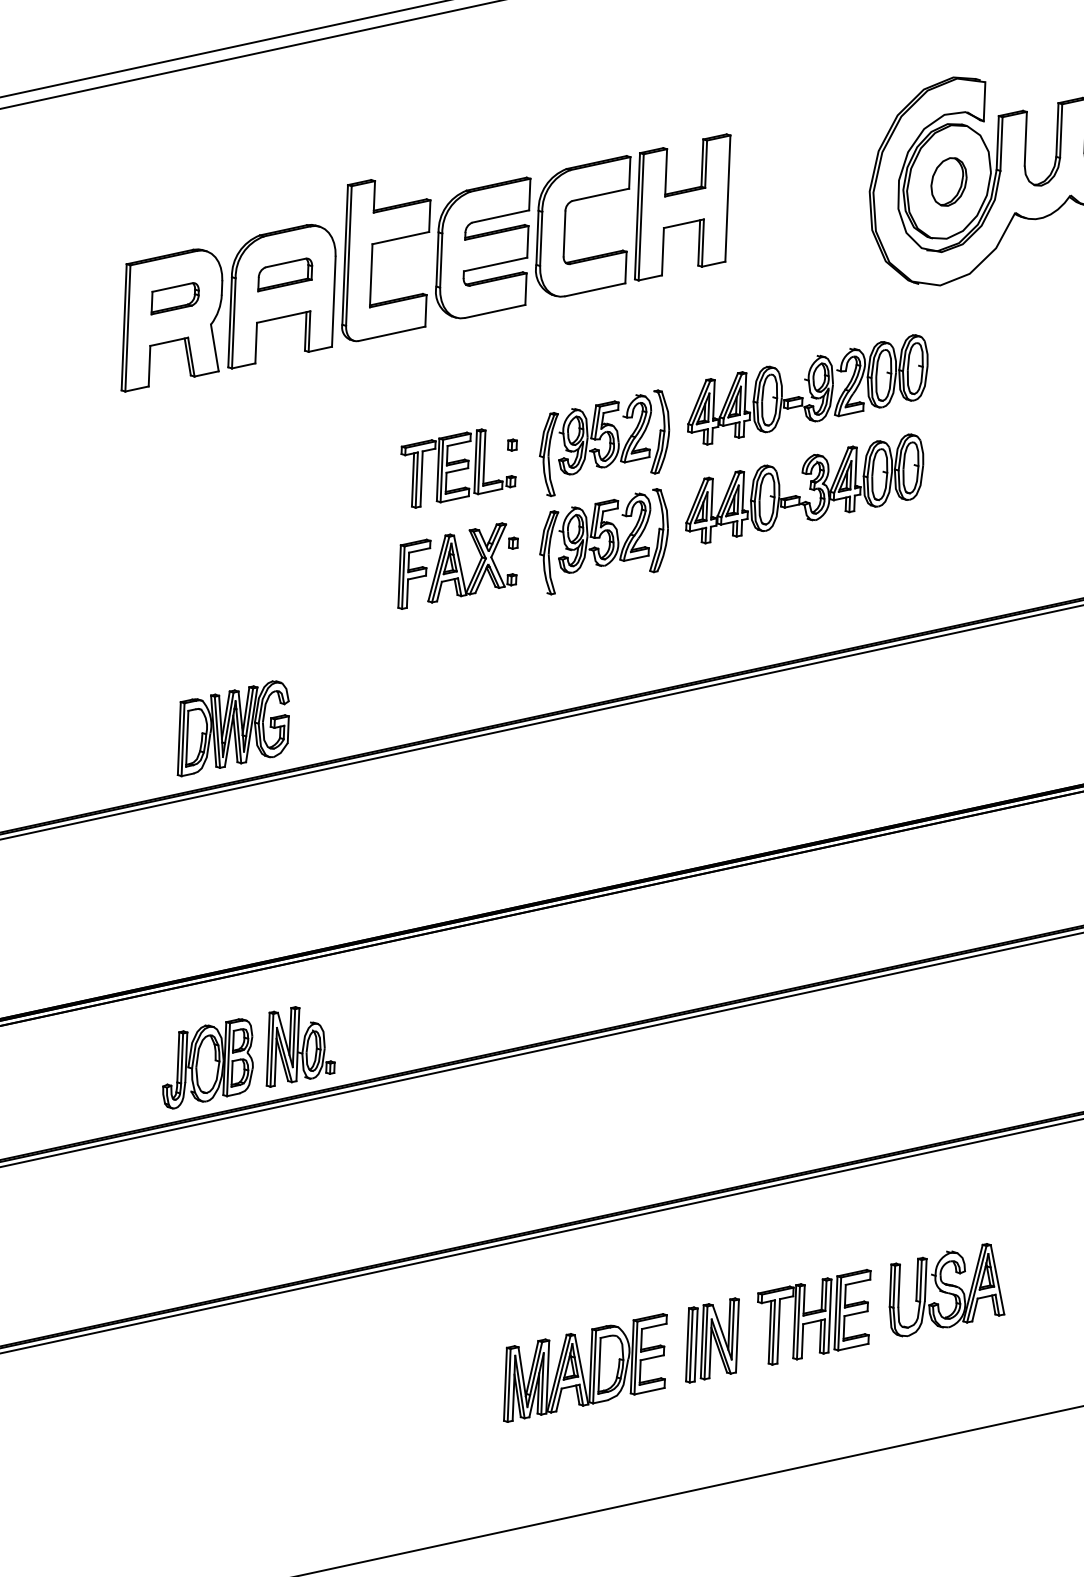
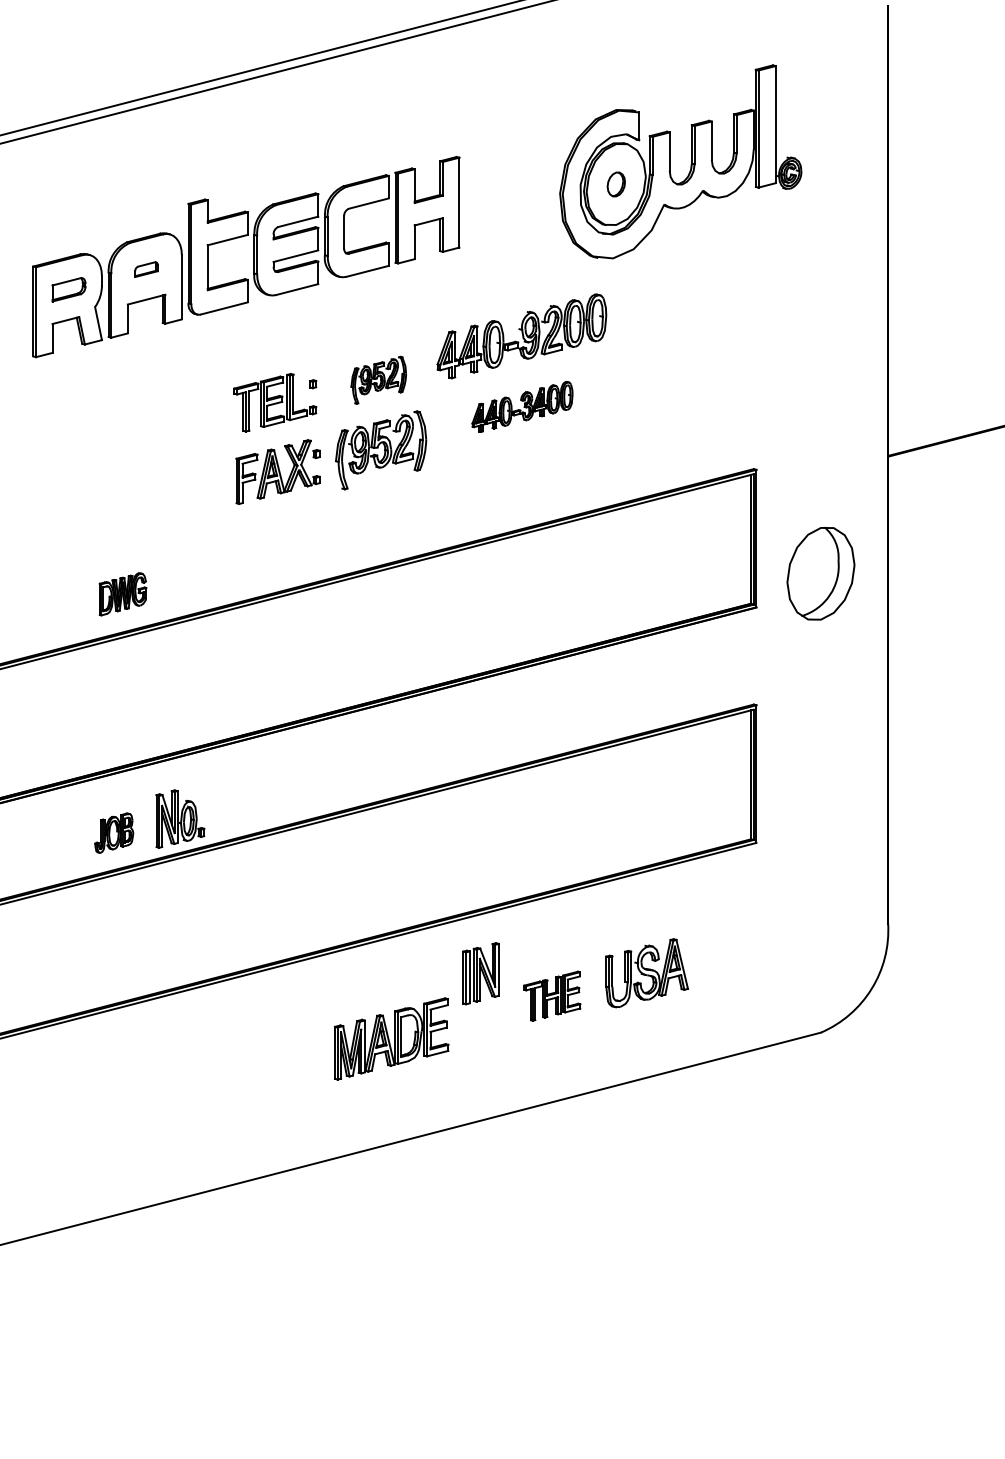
part: (949, 181) -> (616, 184), size x0.7
part: (285, 274) -> (146, 269), size x0.6
part: (604, 443) -> (378, 380), size x0.6
part: (804, 488) -> (522, 406), size x0.6
part: (233, 729) -> (122, 594), size x0.6
part: (207, 1062) -> (113, 832), size x0.6
part: (813, 1317) -> (552, 996), size x0.7
part: (711, 1340) -> (480, 973), moved

